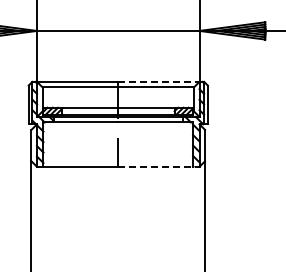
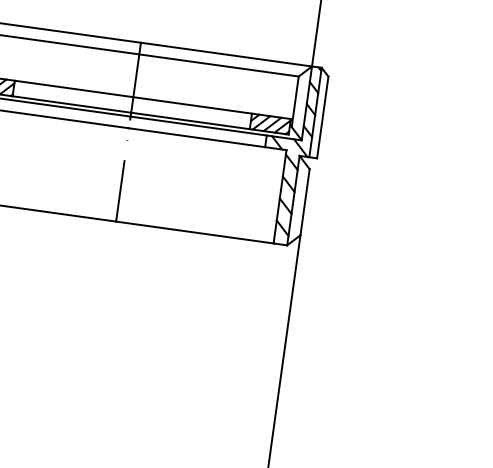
line: (161, 81) -> (232, 54), dashed -> solid
line: (158, 166) -> (200, 232), dashed -> solid

